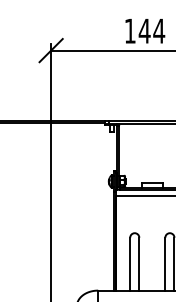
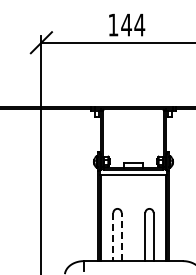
line: (139, 263) -> (121, 236), solid -> dashed
line: (130, 264) -> (113, 237), solid -> dashed

